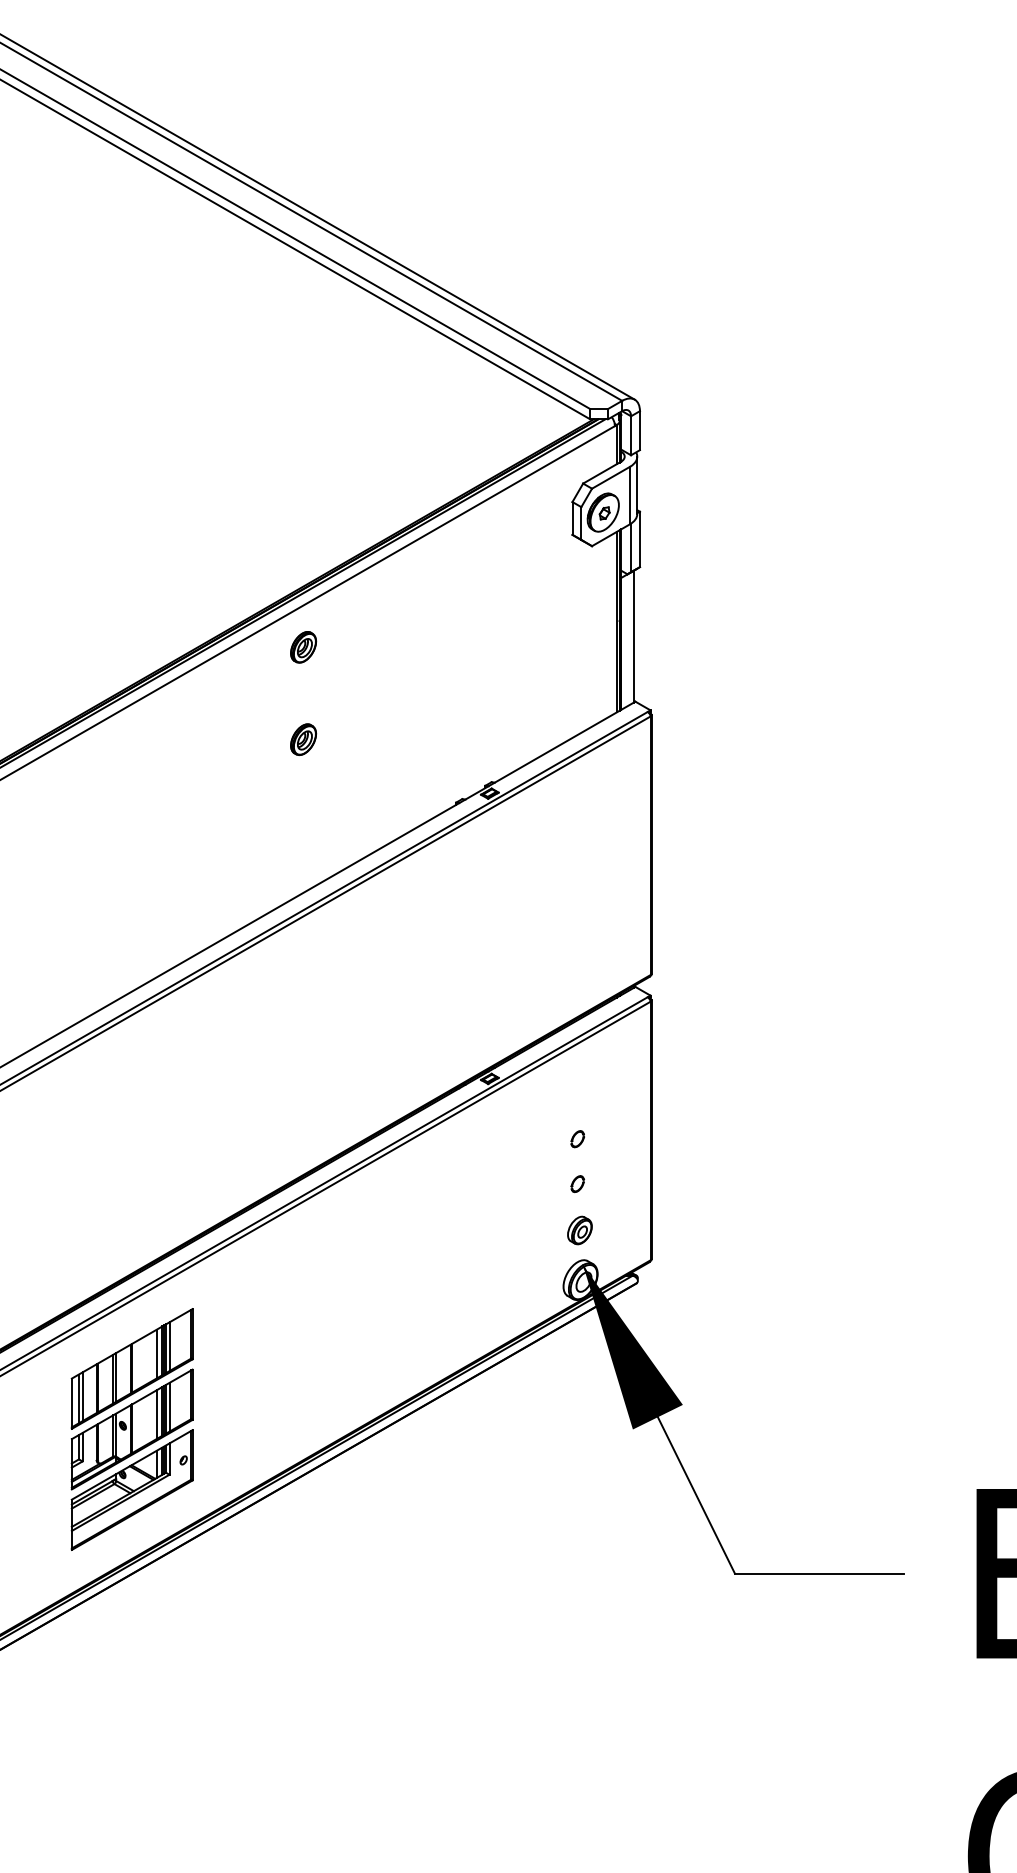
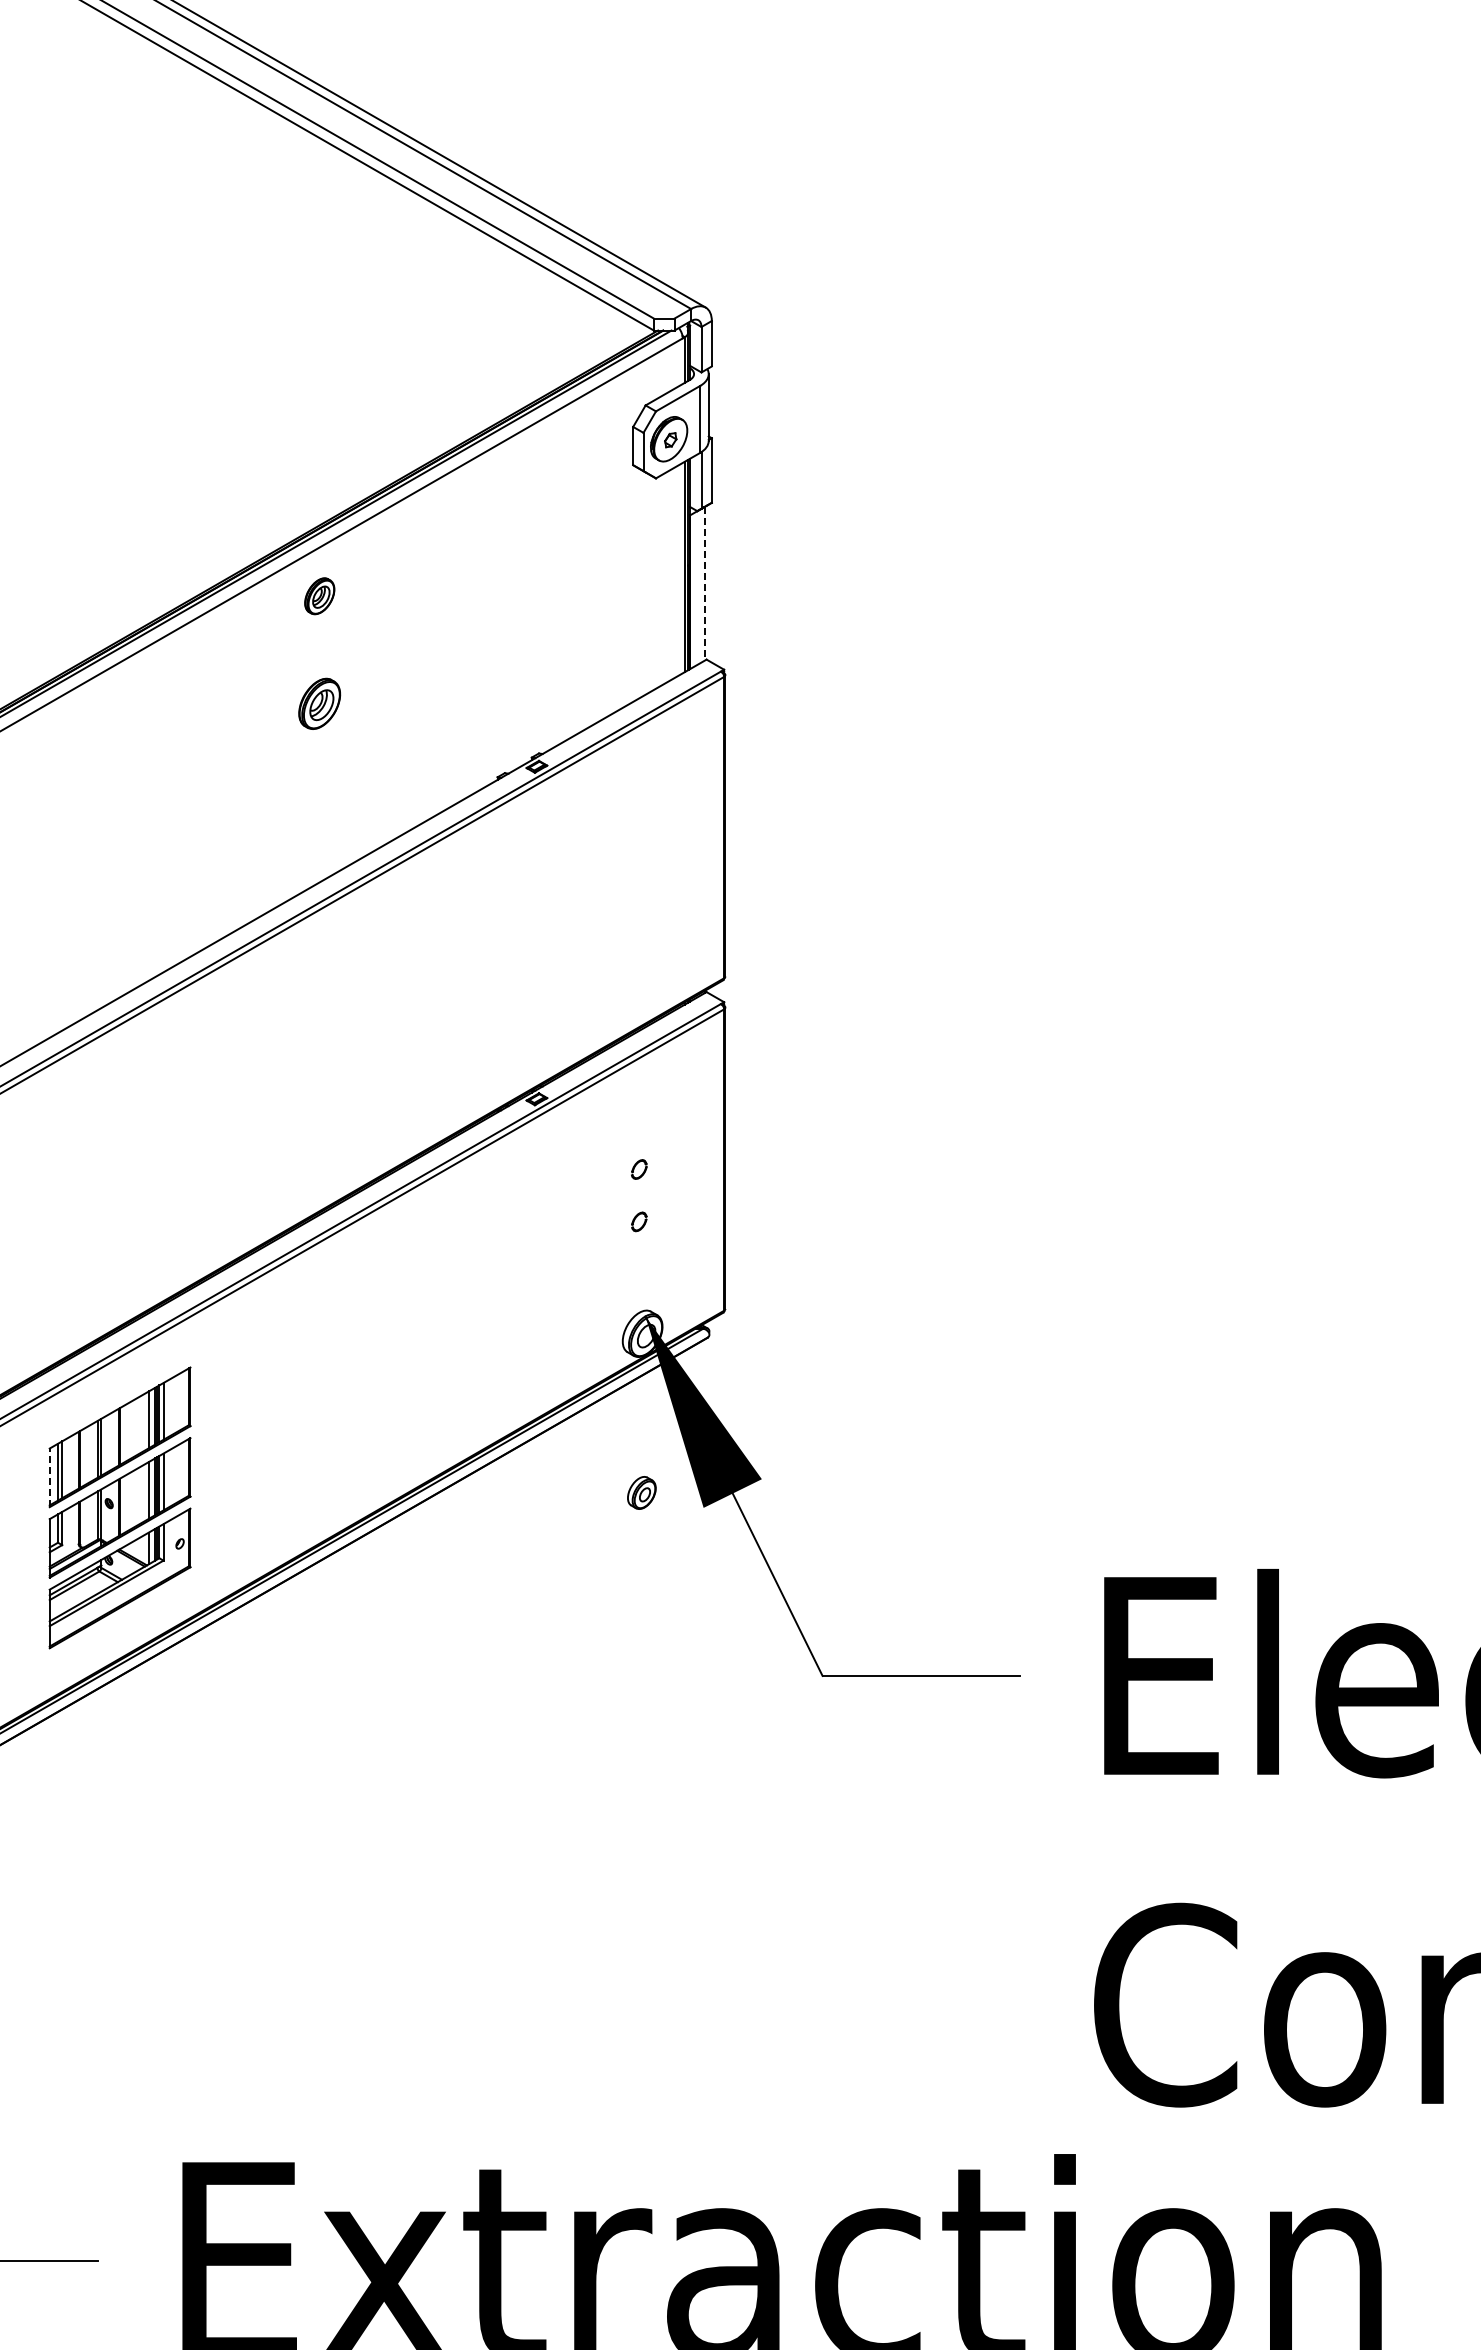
line: (633, 636) -> (704, 583), solid -> dashed
part: (303, 739) -> (319, 703), size x1.4
part: (579, 1230) -> (641, 1492), moved
line: (71, 1403) -> (49, 1477), solid -> dashed

